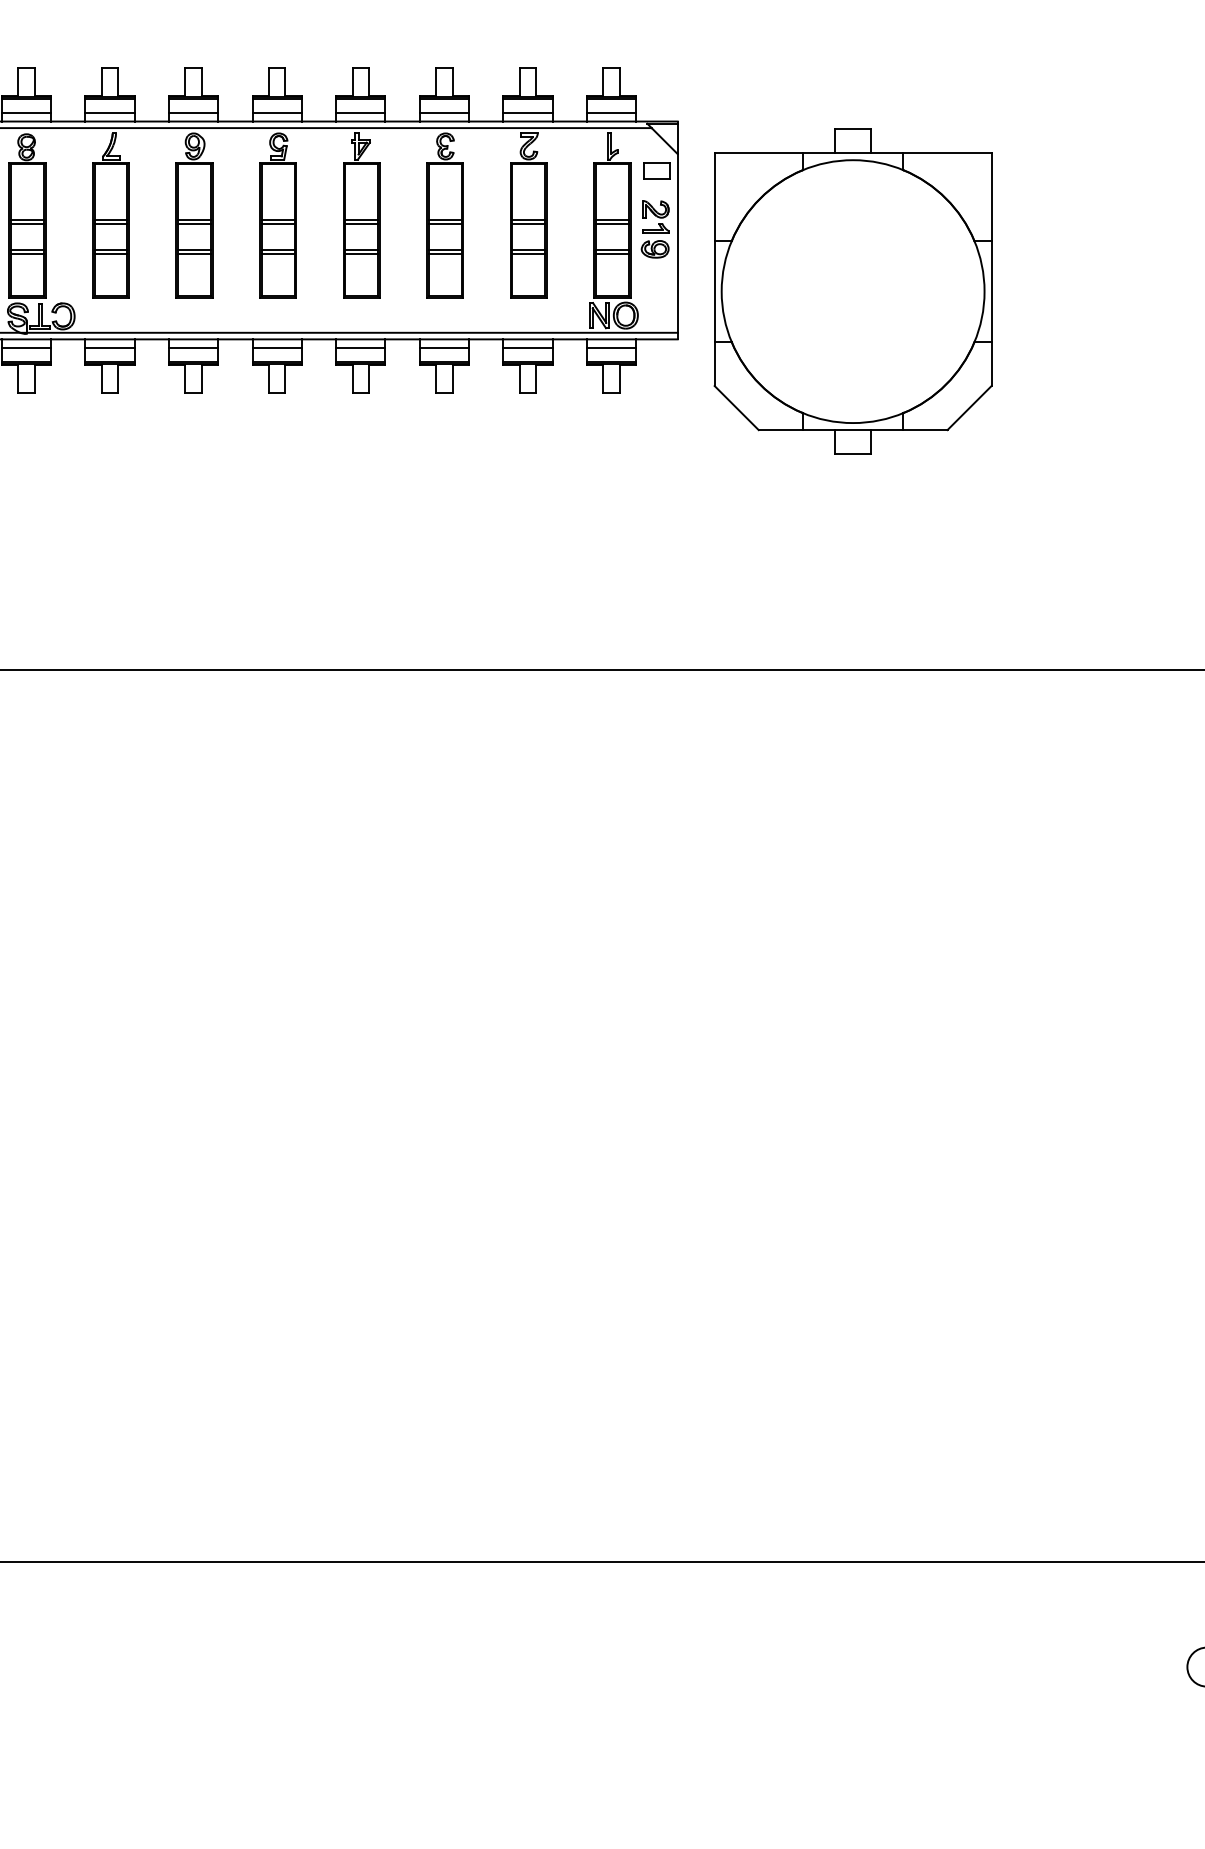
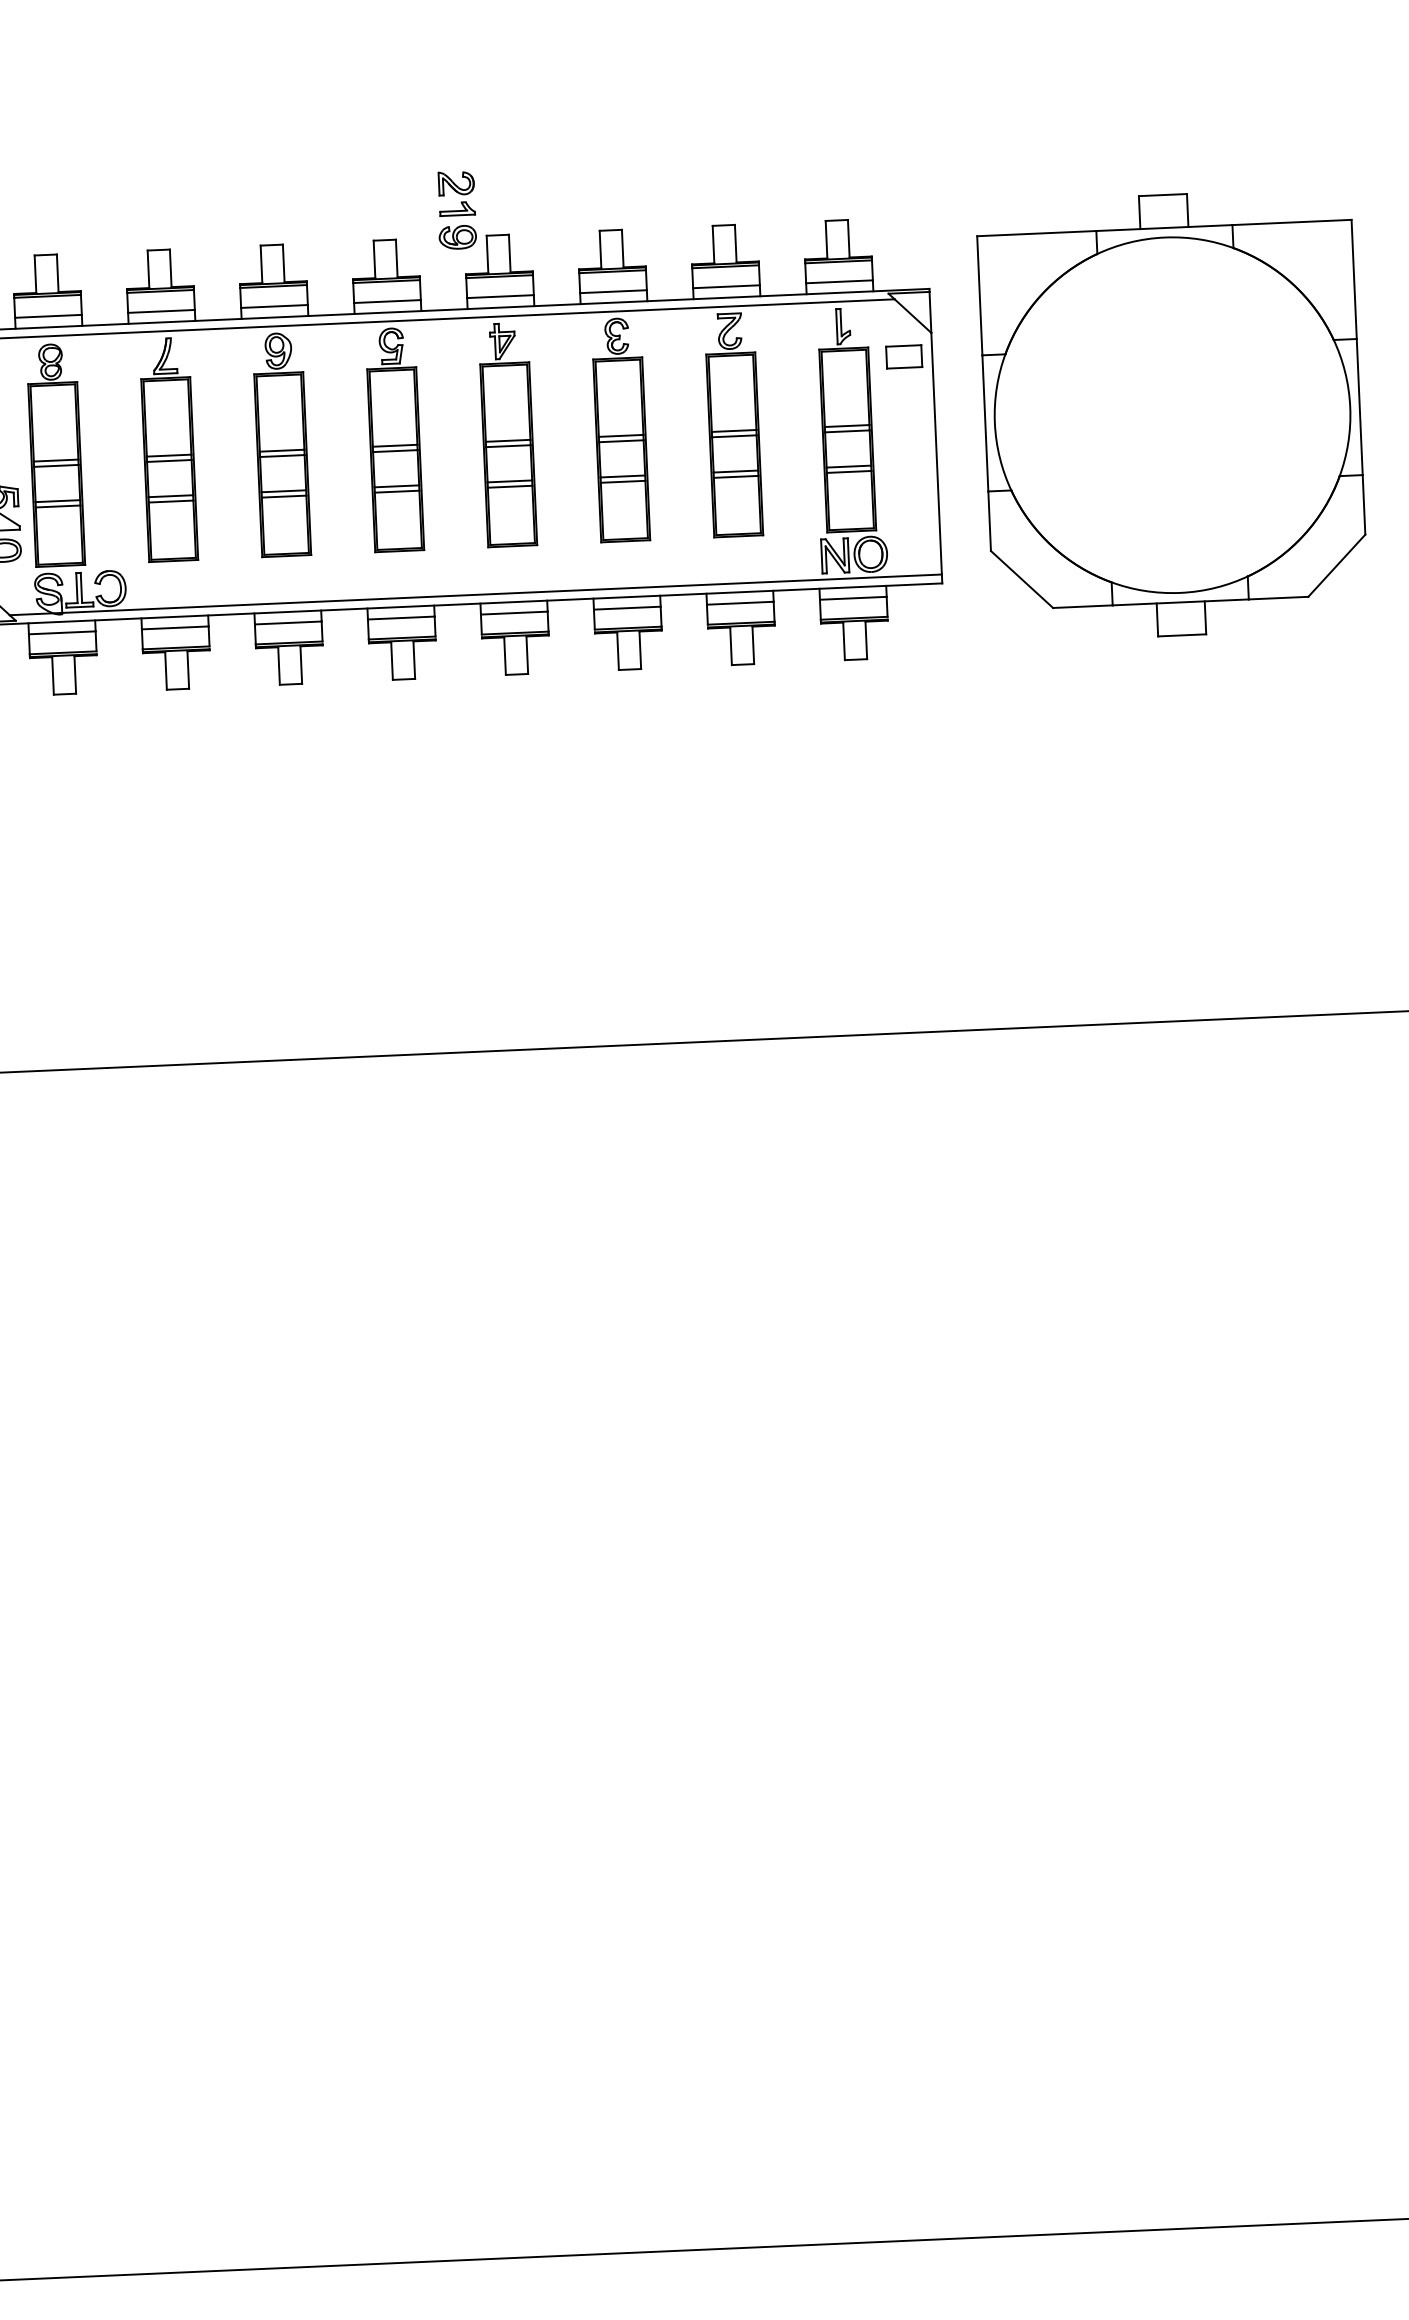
part: (654, 229) -> (455, 210), moved
part: (852, 291) -> (1171, 415), moved

